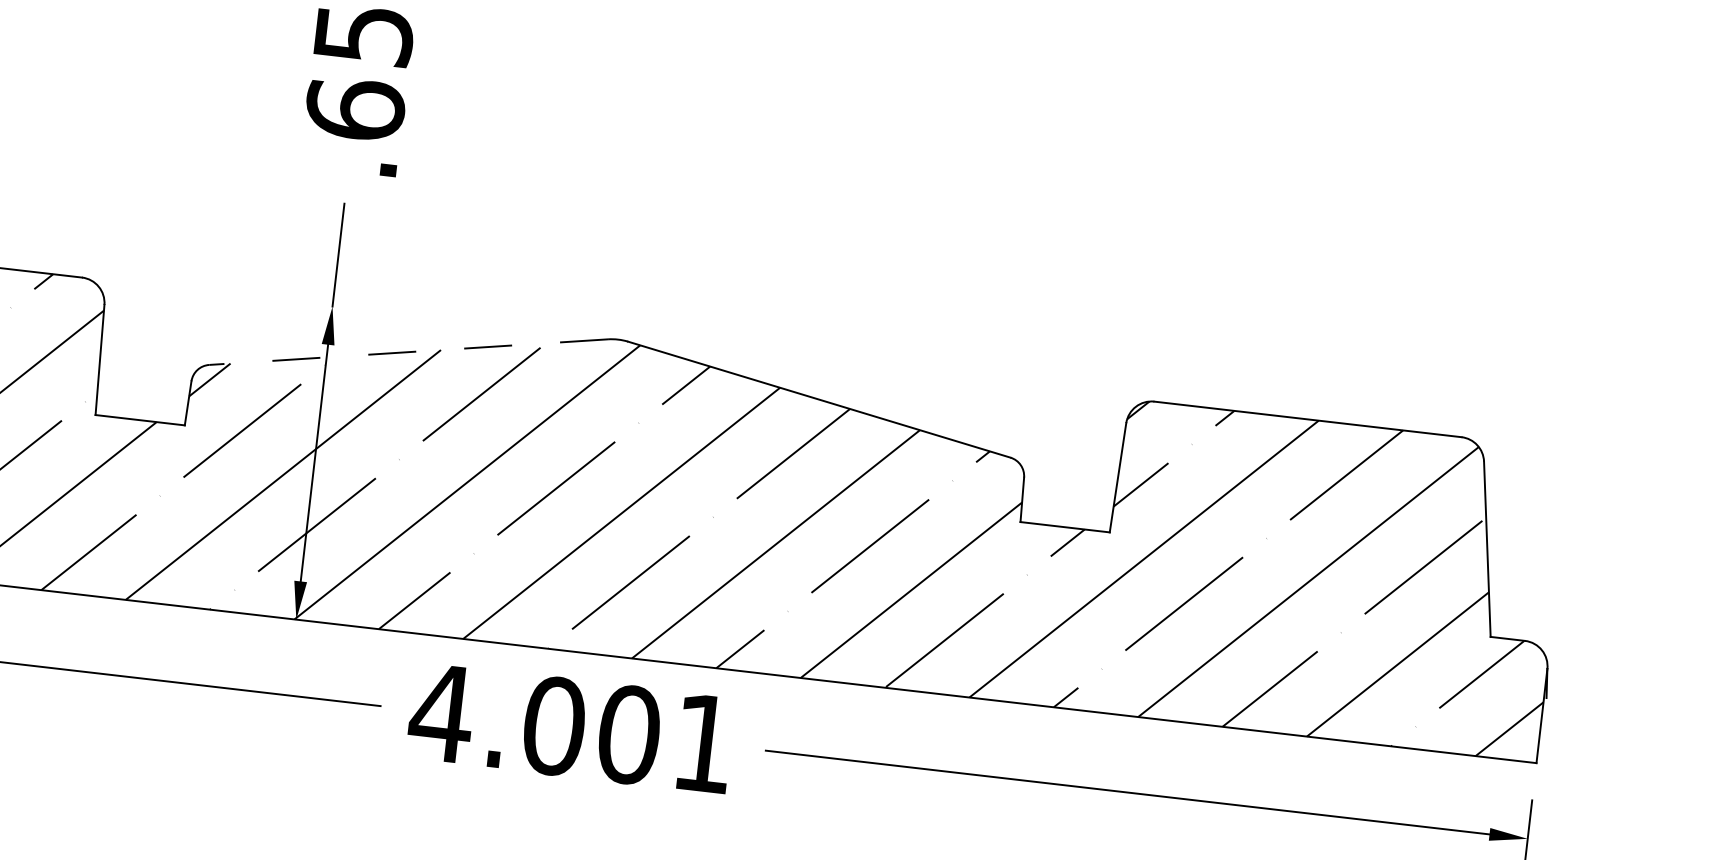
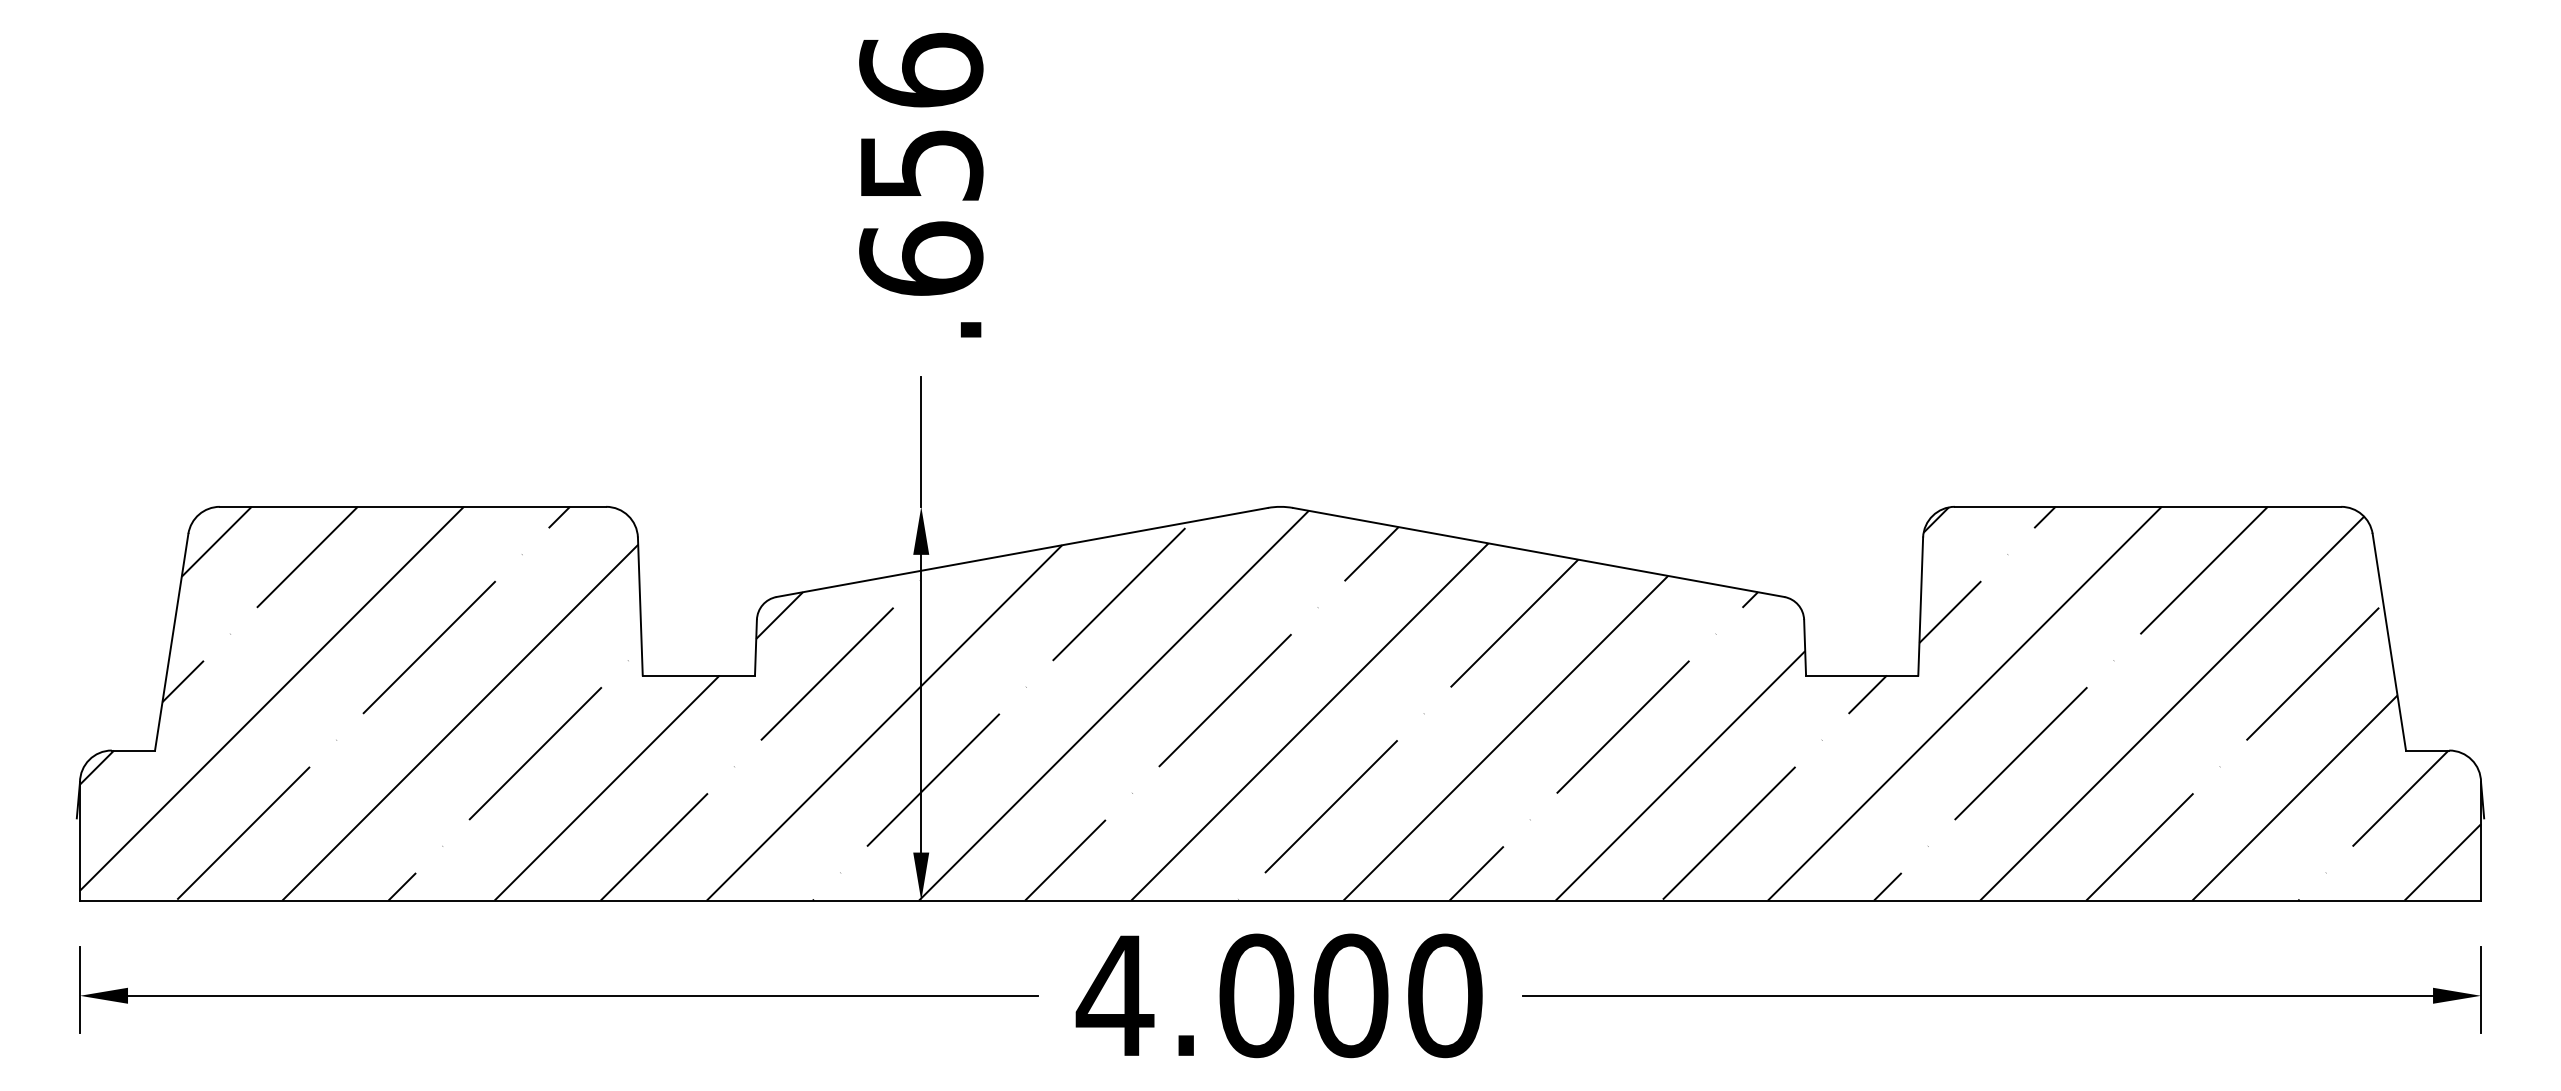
line: (408, 352) -> (1022, 552), dashed -> solid
text: (704, 743) -> (1445, 995), 4.001 -> 4.000

